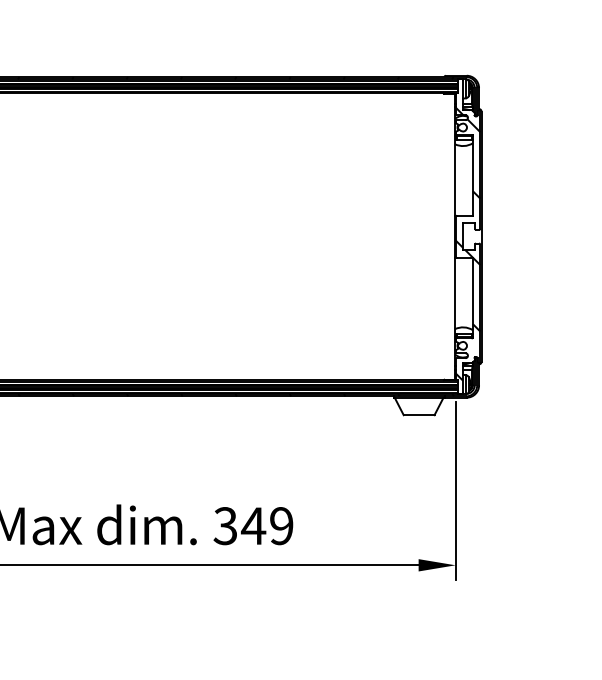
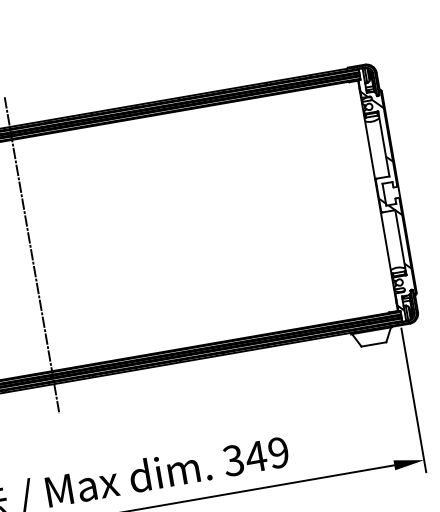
line: (25, 236) -> (32, 255), added

